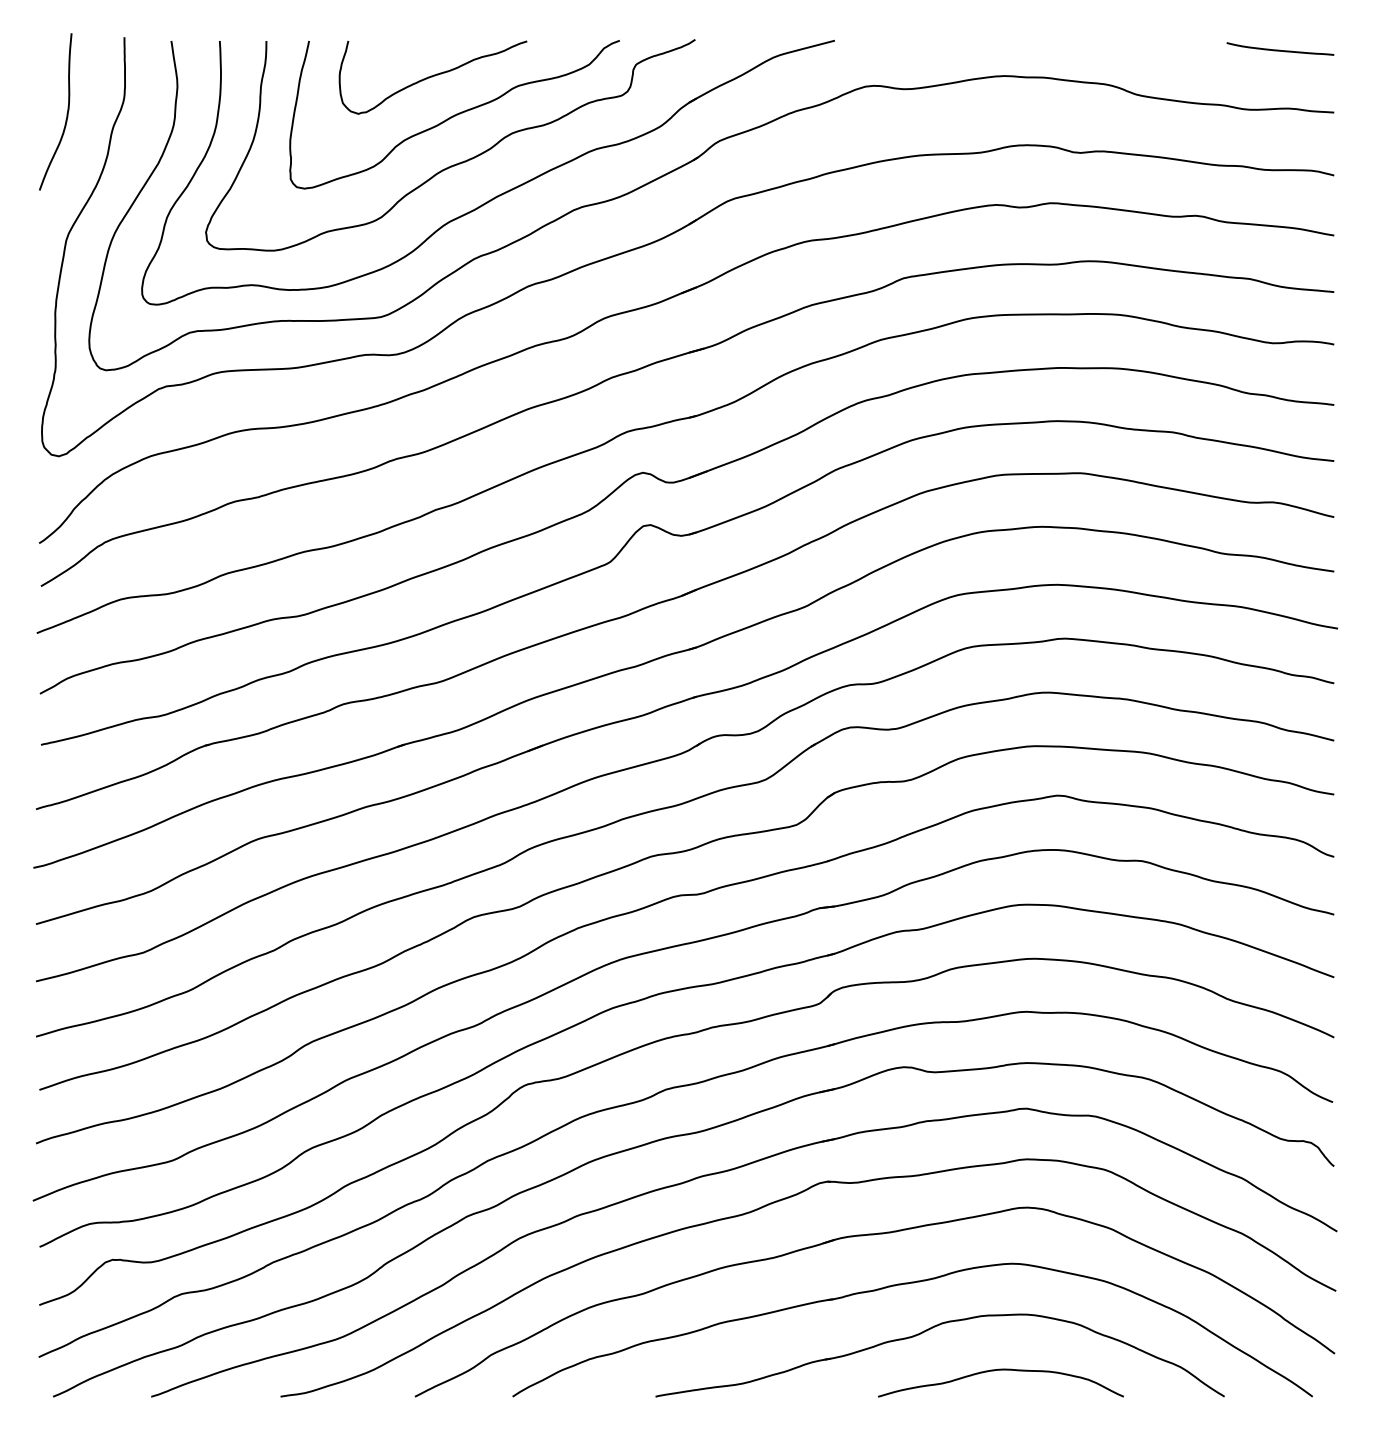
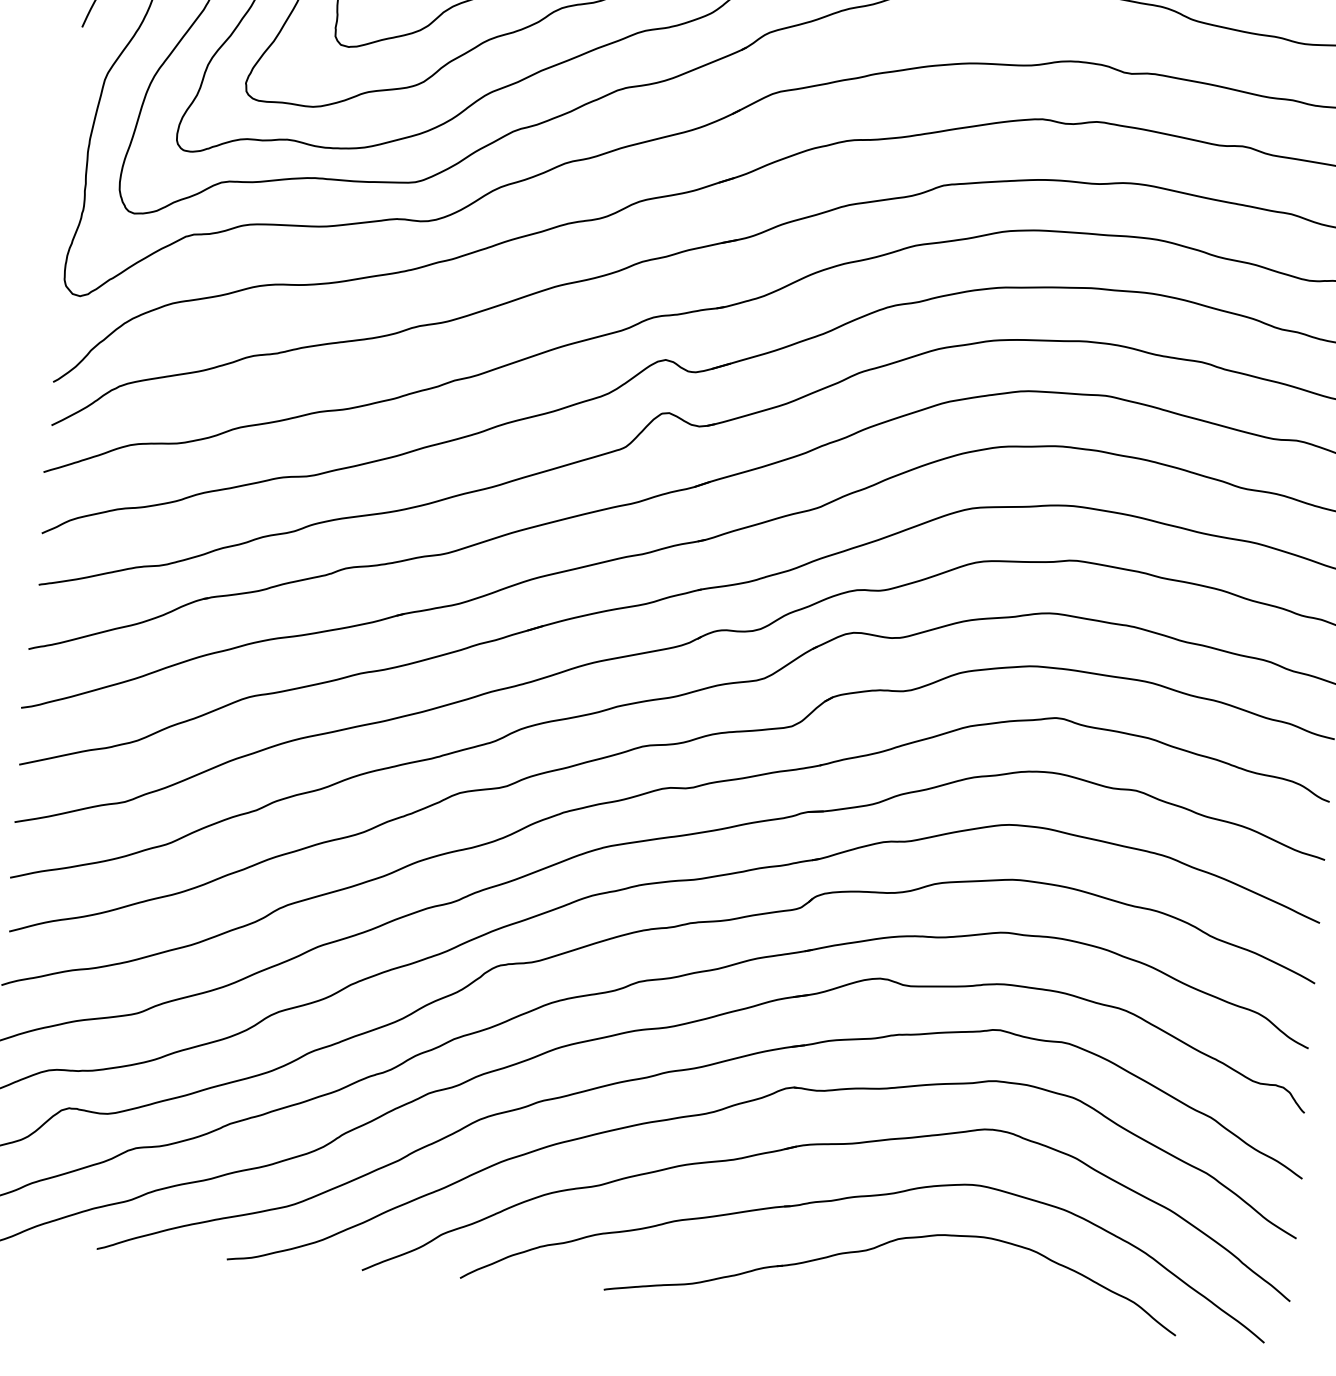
curve: (1000, 1370) -> (952, 1291), removed

